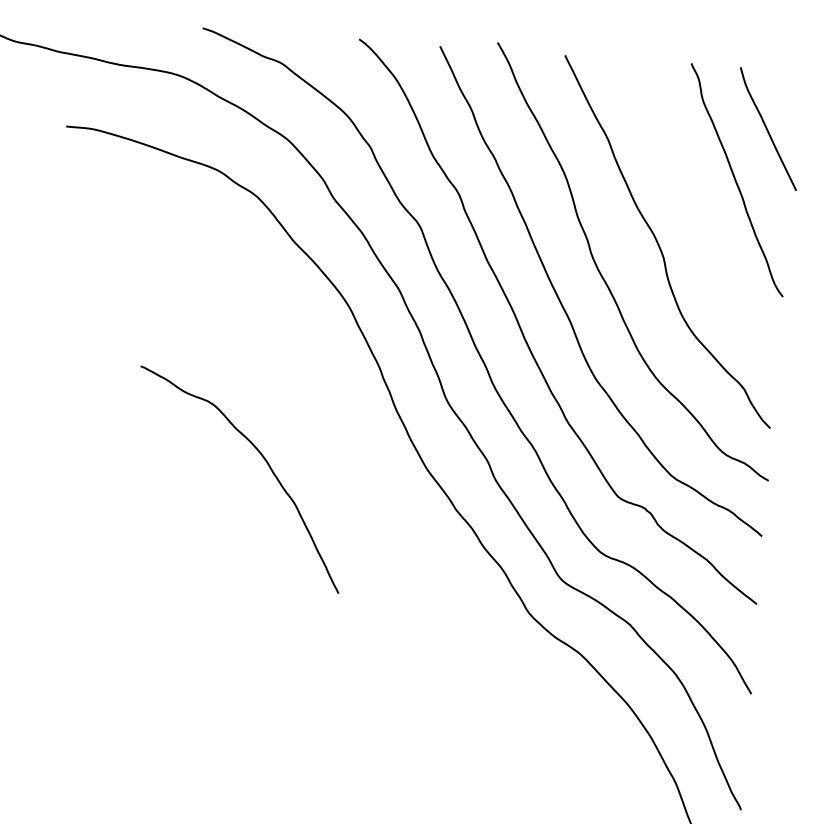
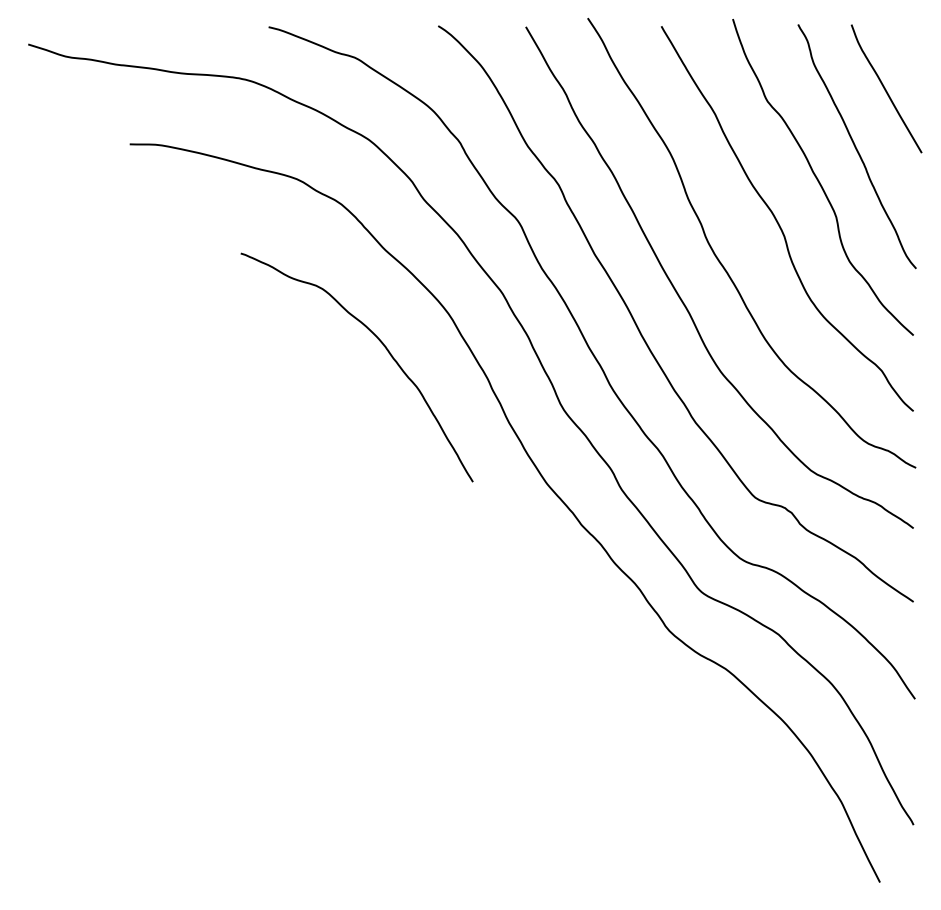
curve: (699, 206) -> (818, 178), added
curve: (265, 462) -> (383, 346), moved

